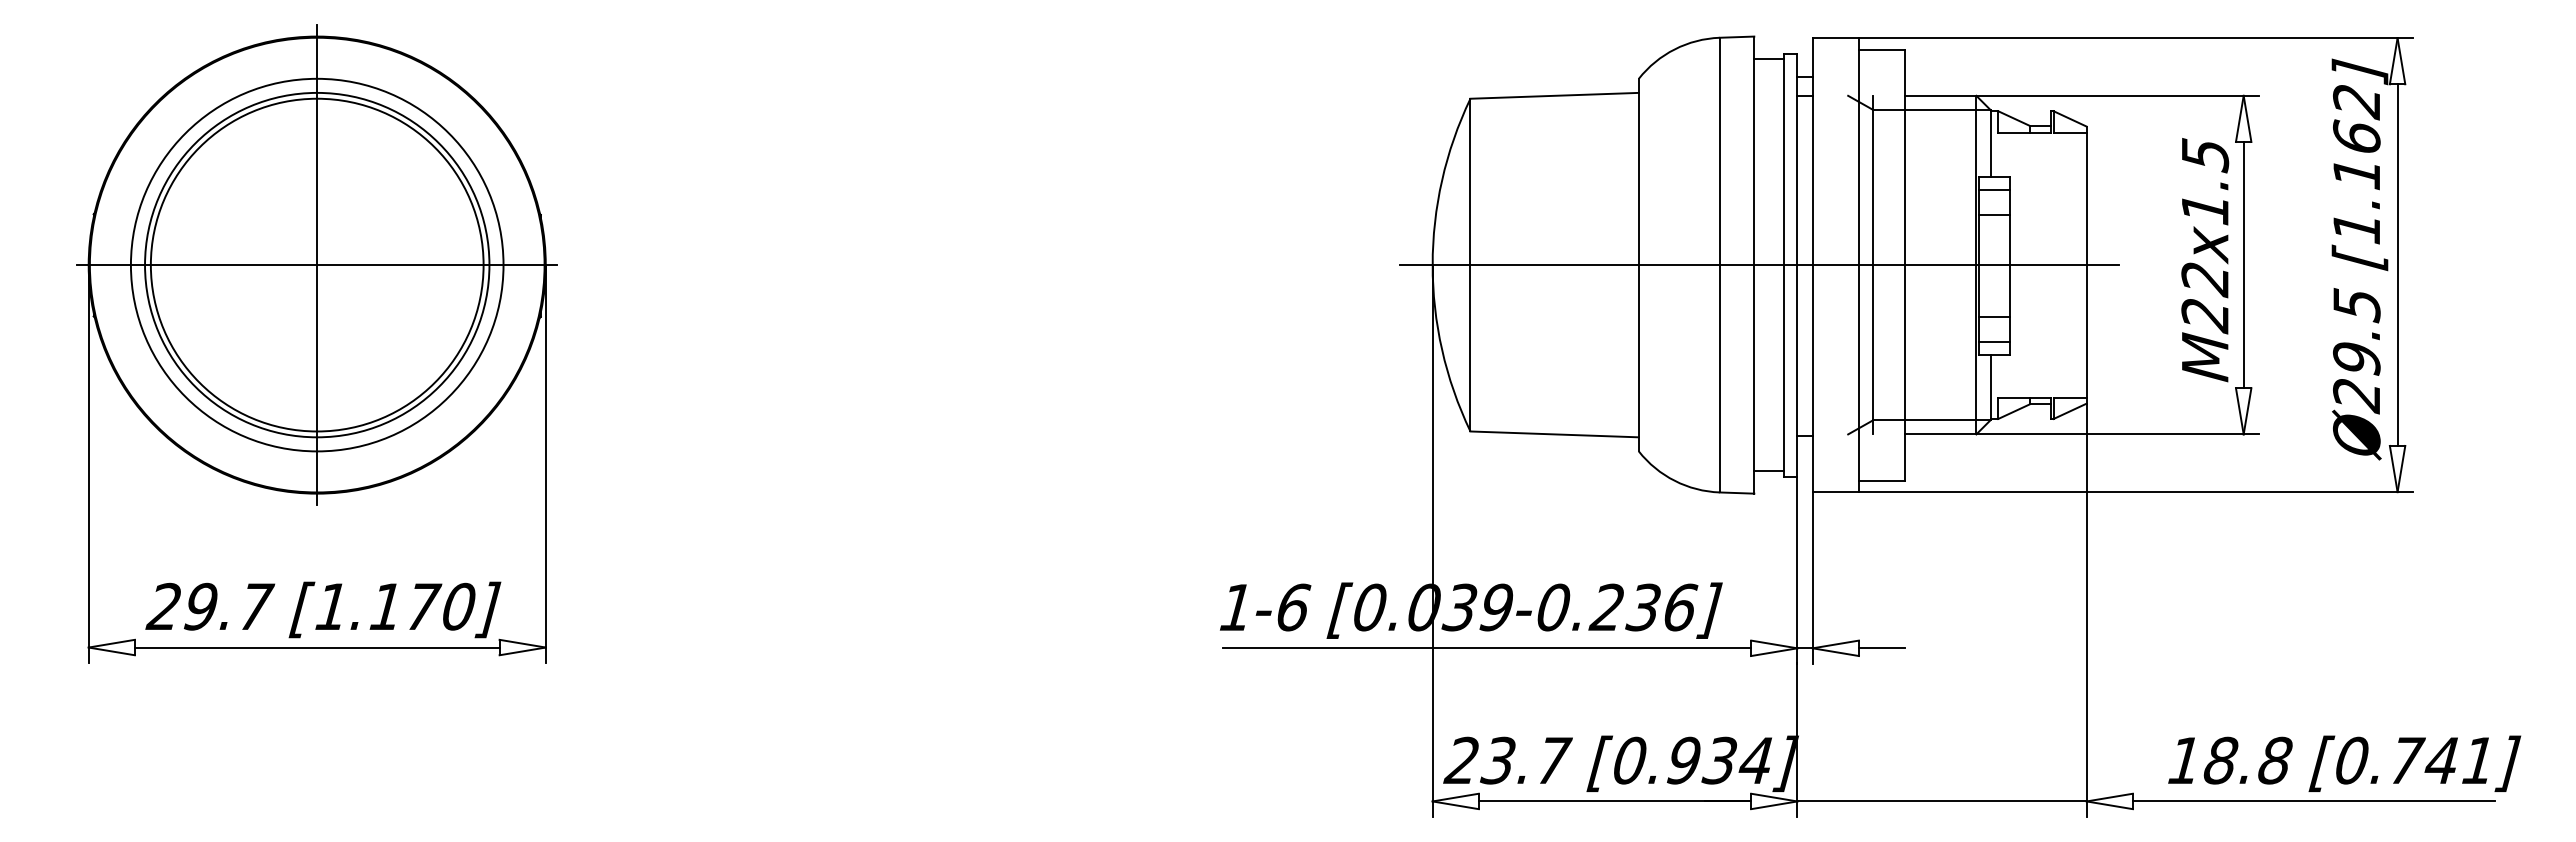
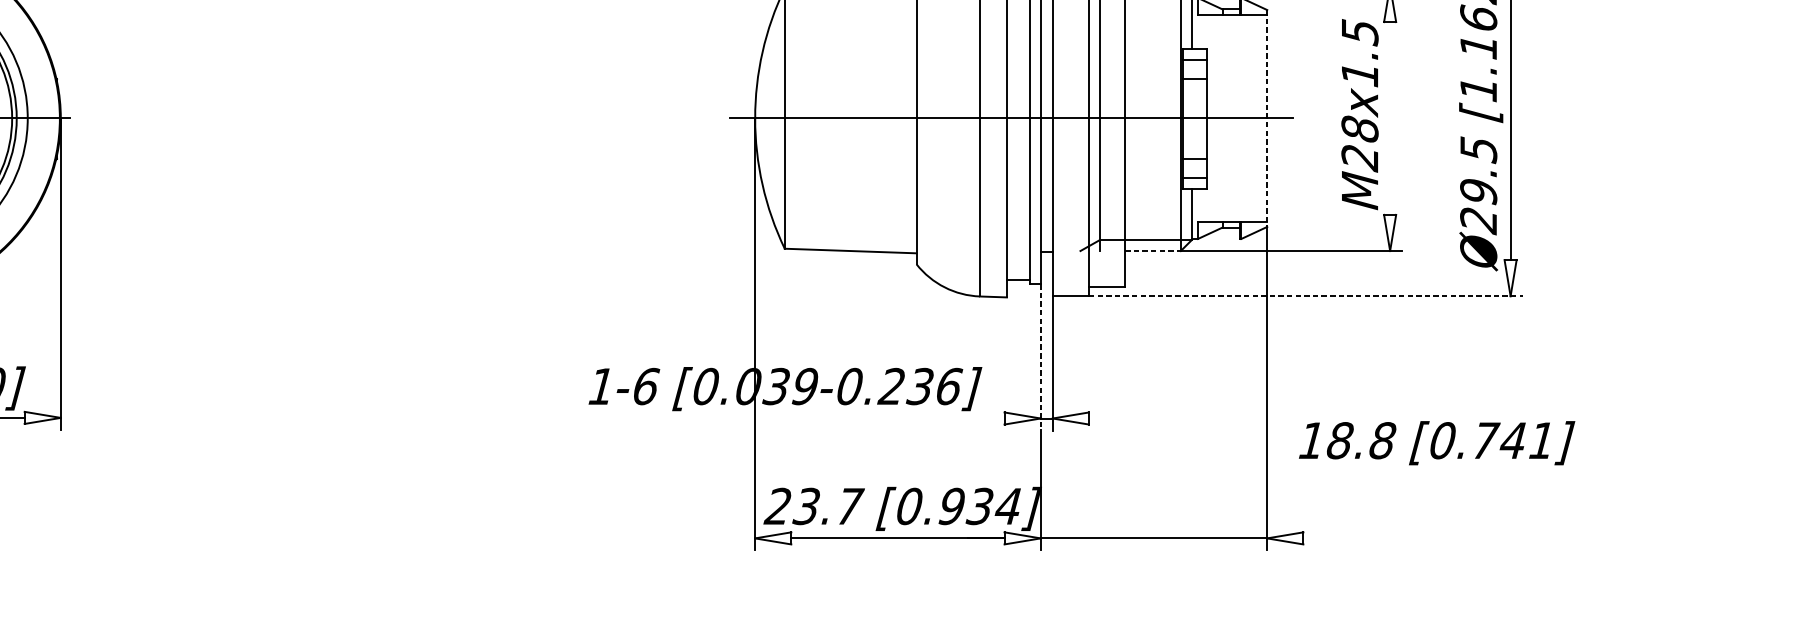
line: (2086, 265) -> (1267, 118), solid -> dashed
line: (2243, 265) -> (1389, 118), removed
text: (2205, 279) -> (1360, 129), M22x1.5 -> M28x1.5
line: (1940, 434) -> (1152, 251), solid -> dashed
line: (2136, 492) -> (1306, 296), solid -> dashed
line: (1797, 570) -> (1040, 357), solid -> dashed
line: (1486, 648) -> (797, 418), removed
line: (1881, 648) -> (1106, 418), removed
text: (2344, 763) -> (1436, 442), moved
line: (2313, 801) -> (1444, 538), removed

